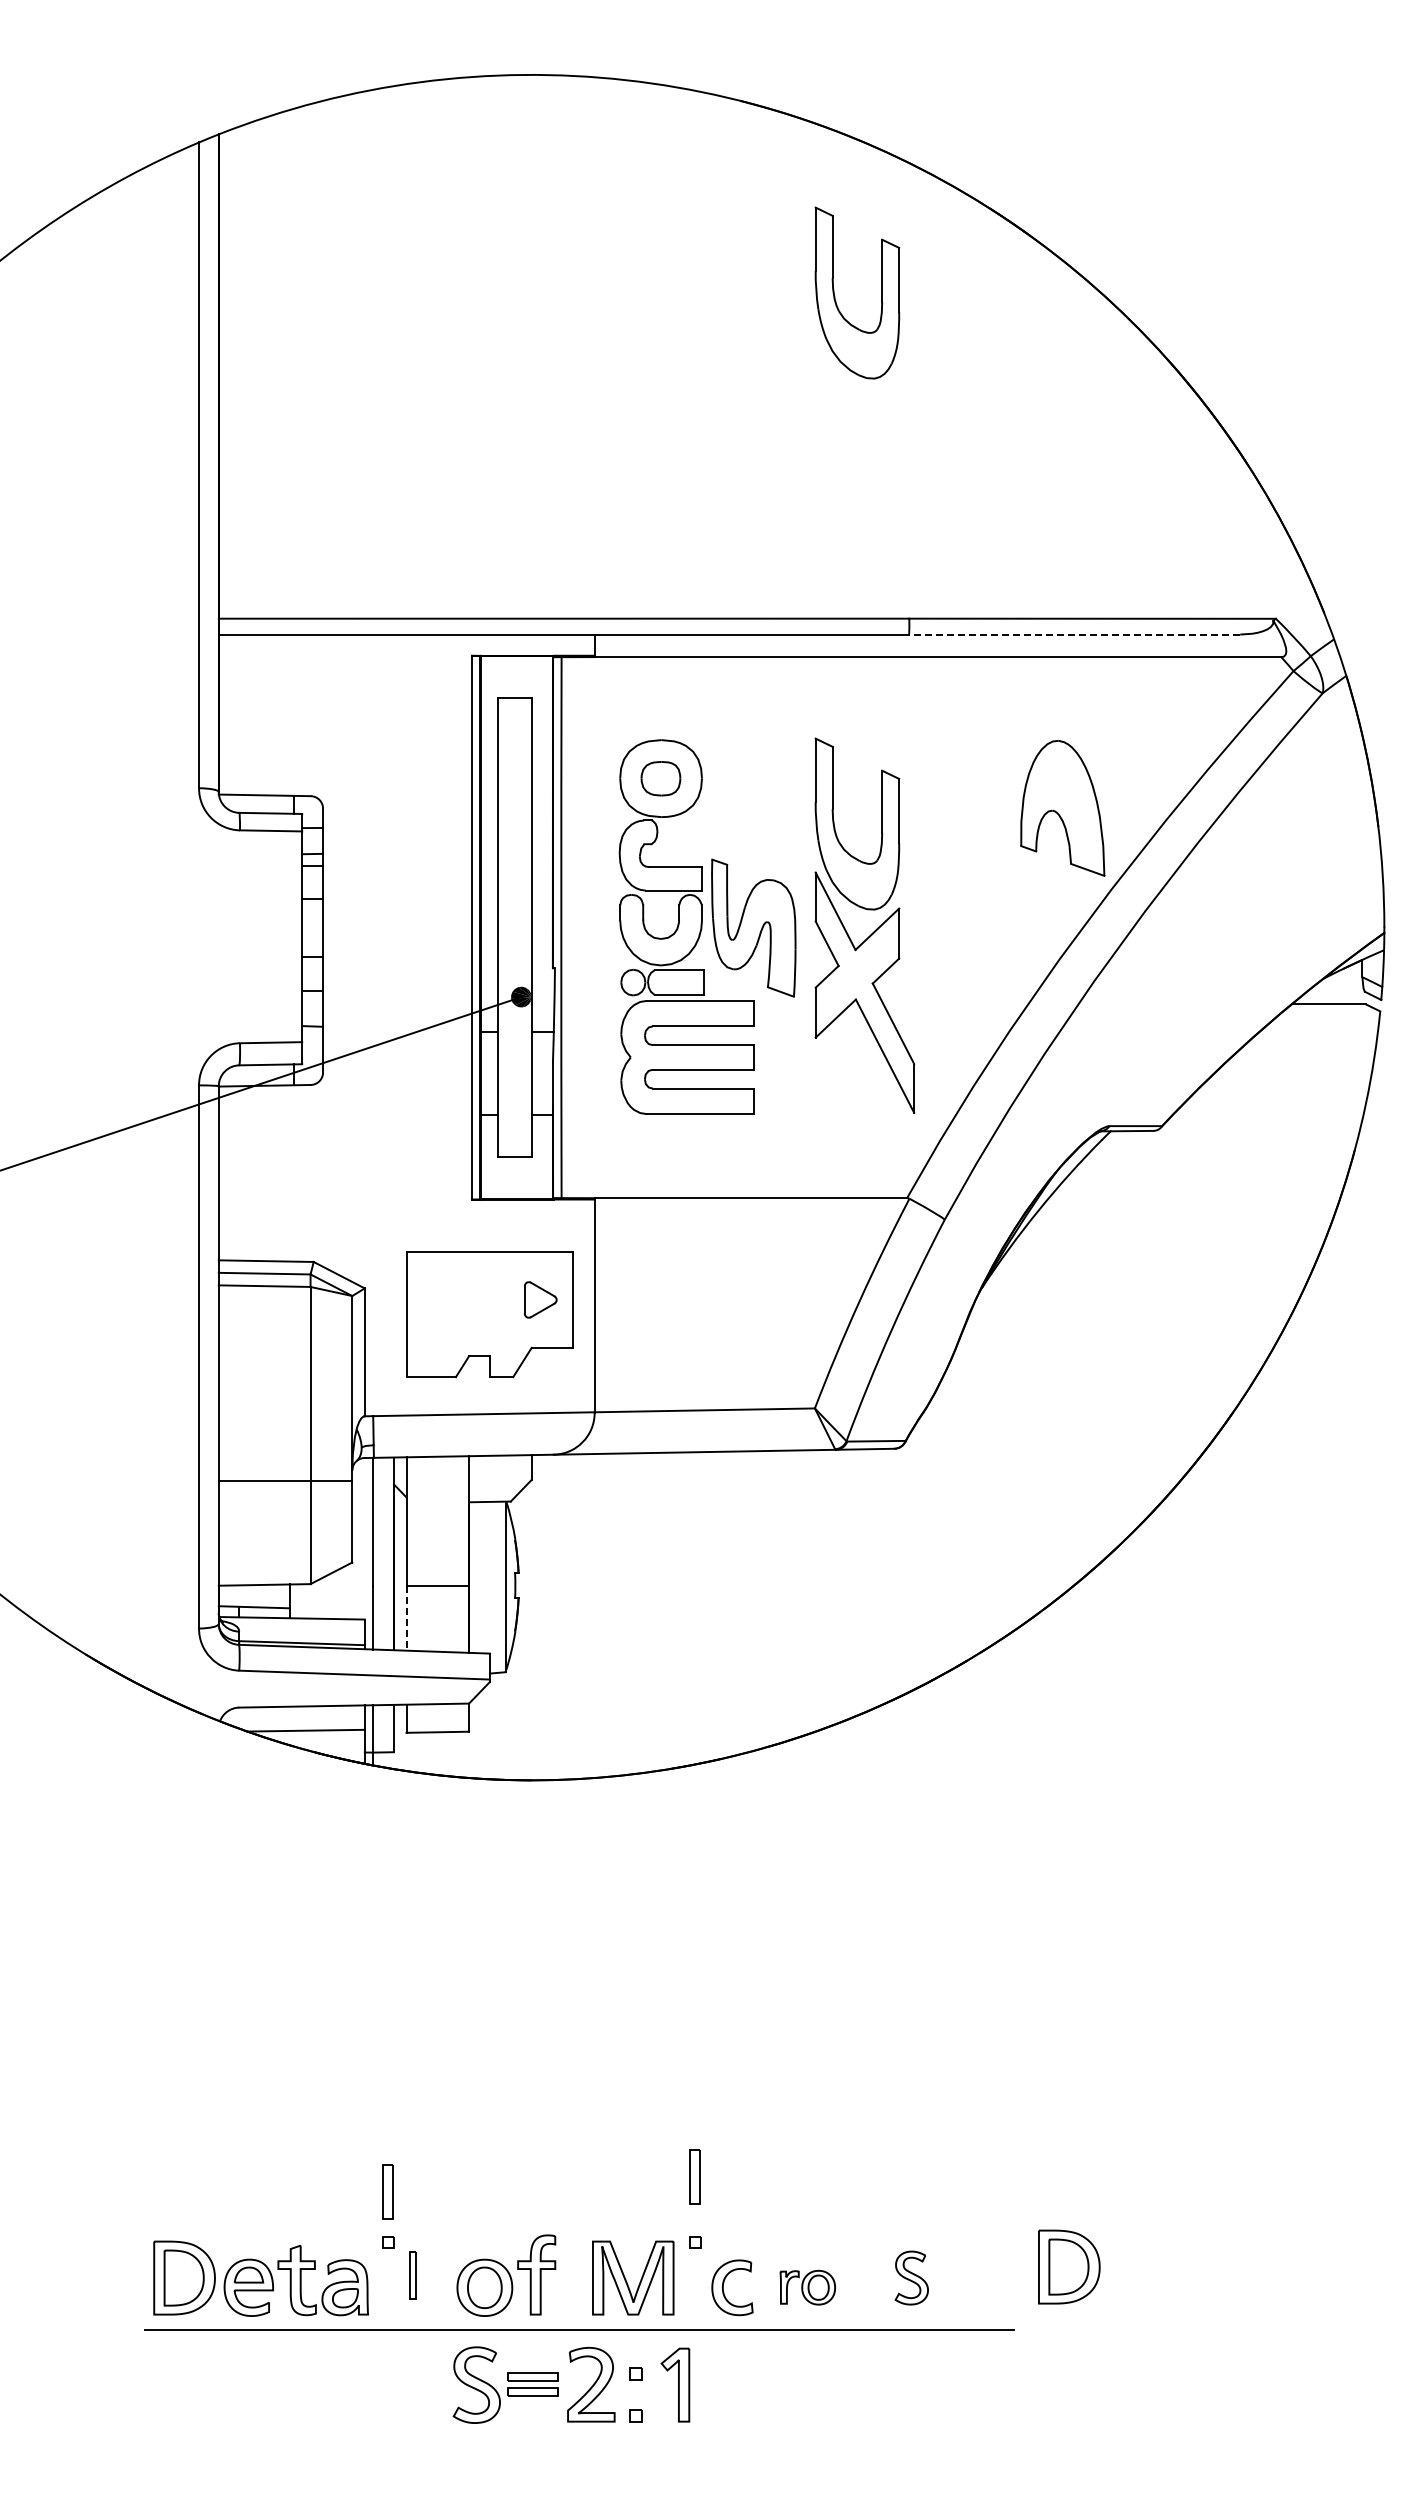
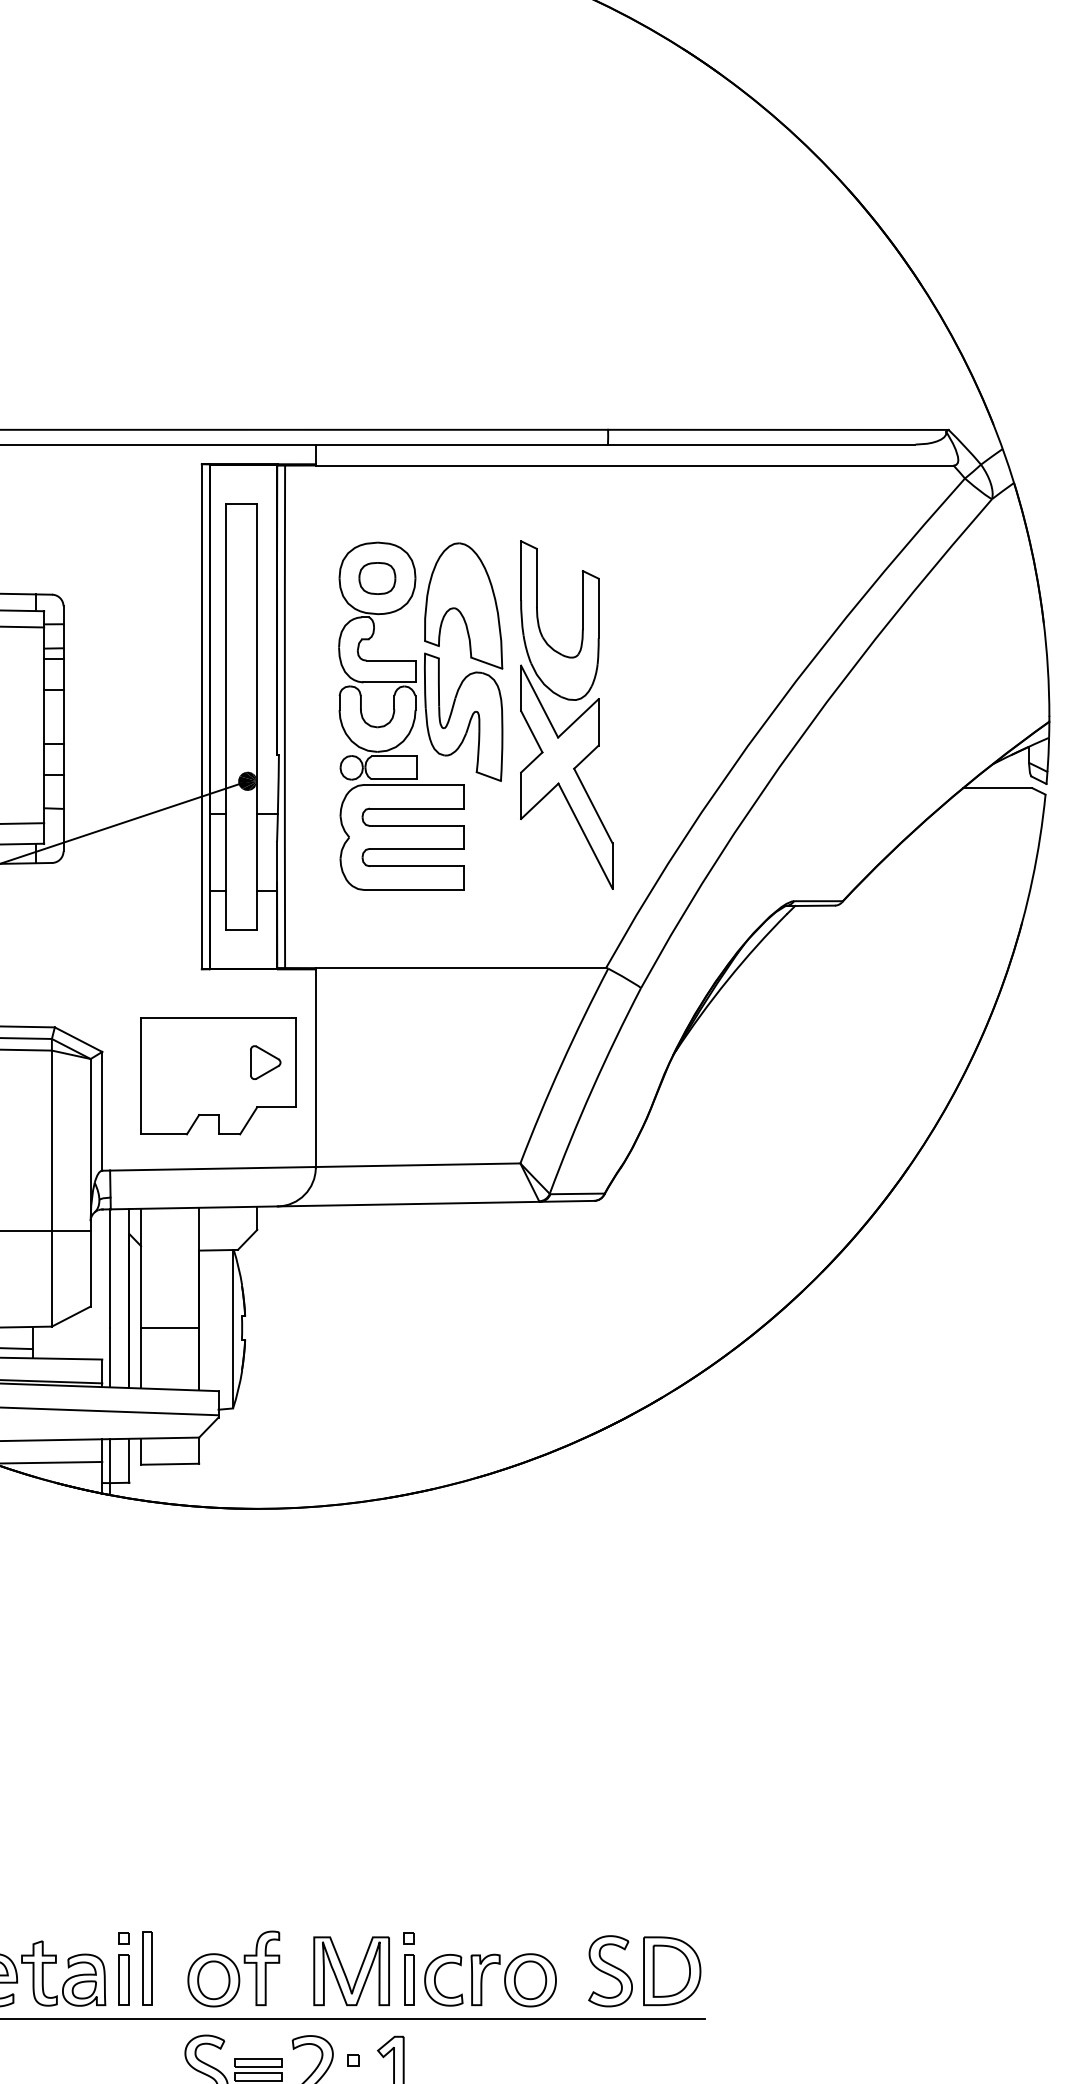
part: (835, 296) -> (539, 130), removed
line: (1074, 634) -> (761, 444), dashed -> solid
part: (1062, 808) -> (463, 606), moved
line: (406, 1618) -> (141, 1358), dashed -> solid
part: (694, 2176) -> (408, 1979), moved
part: (387, 2191) -> (123, 1979), moved
part: (1069, 2266) -> (672, 1970), moved
part: (412, 2275) -> (146, 1968), size x1.67
part: (911, 2277) -> (610, 1970), size x1.43
part: (807, 2287) -> (513, 1979), size x1.67

